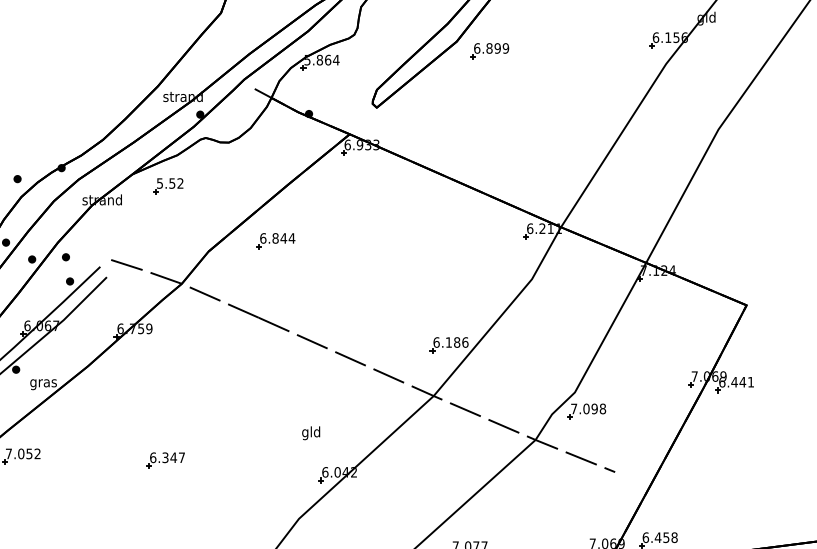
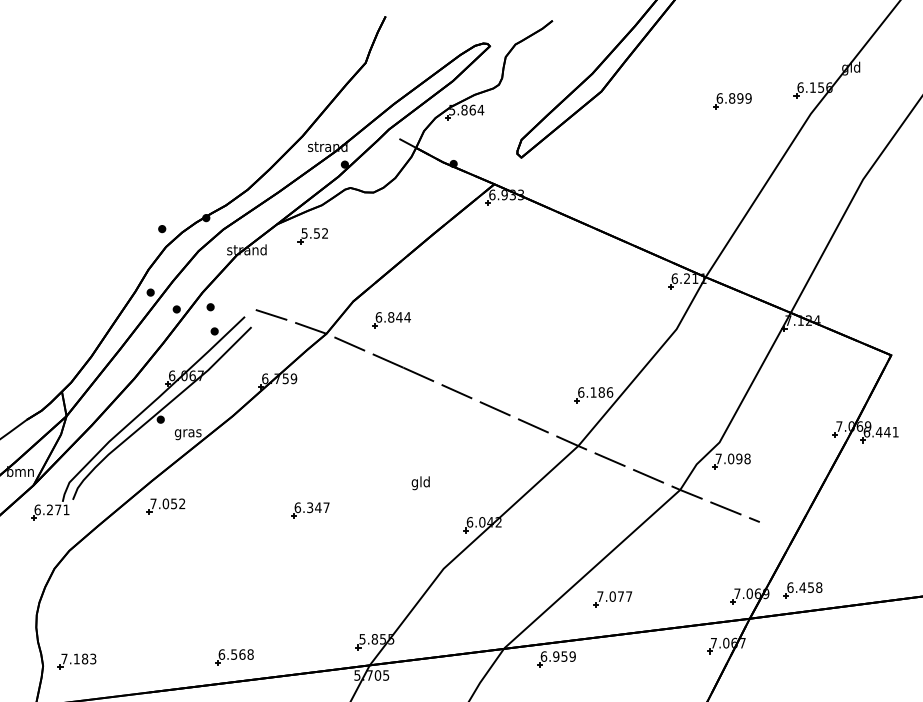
part: (489, 51) -> (732, 101), moved
part: (275, 241) -> (391, 320), moved
text: (310, 433) -> (420, 483), moved

